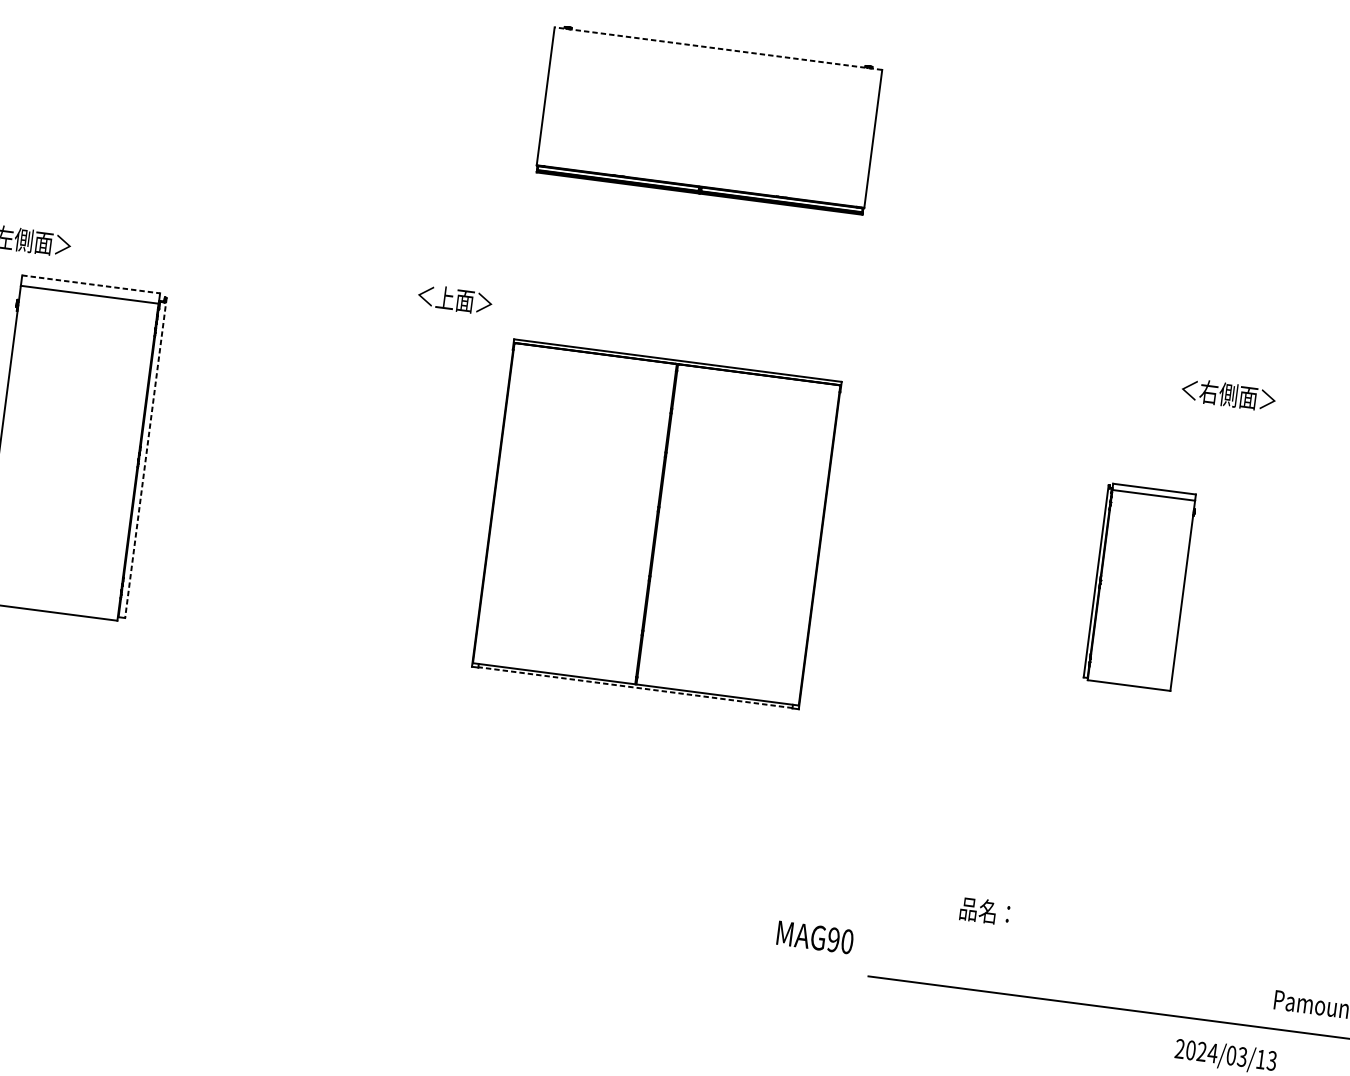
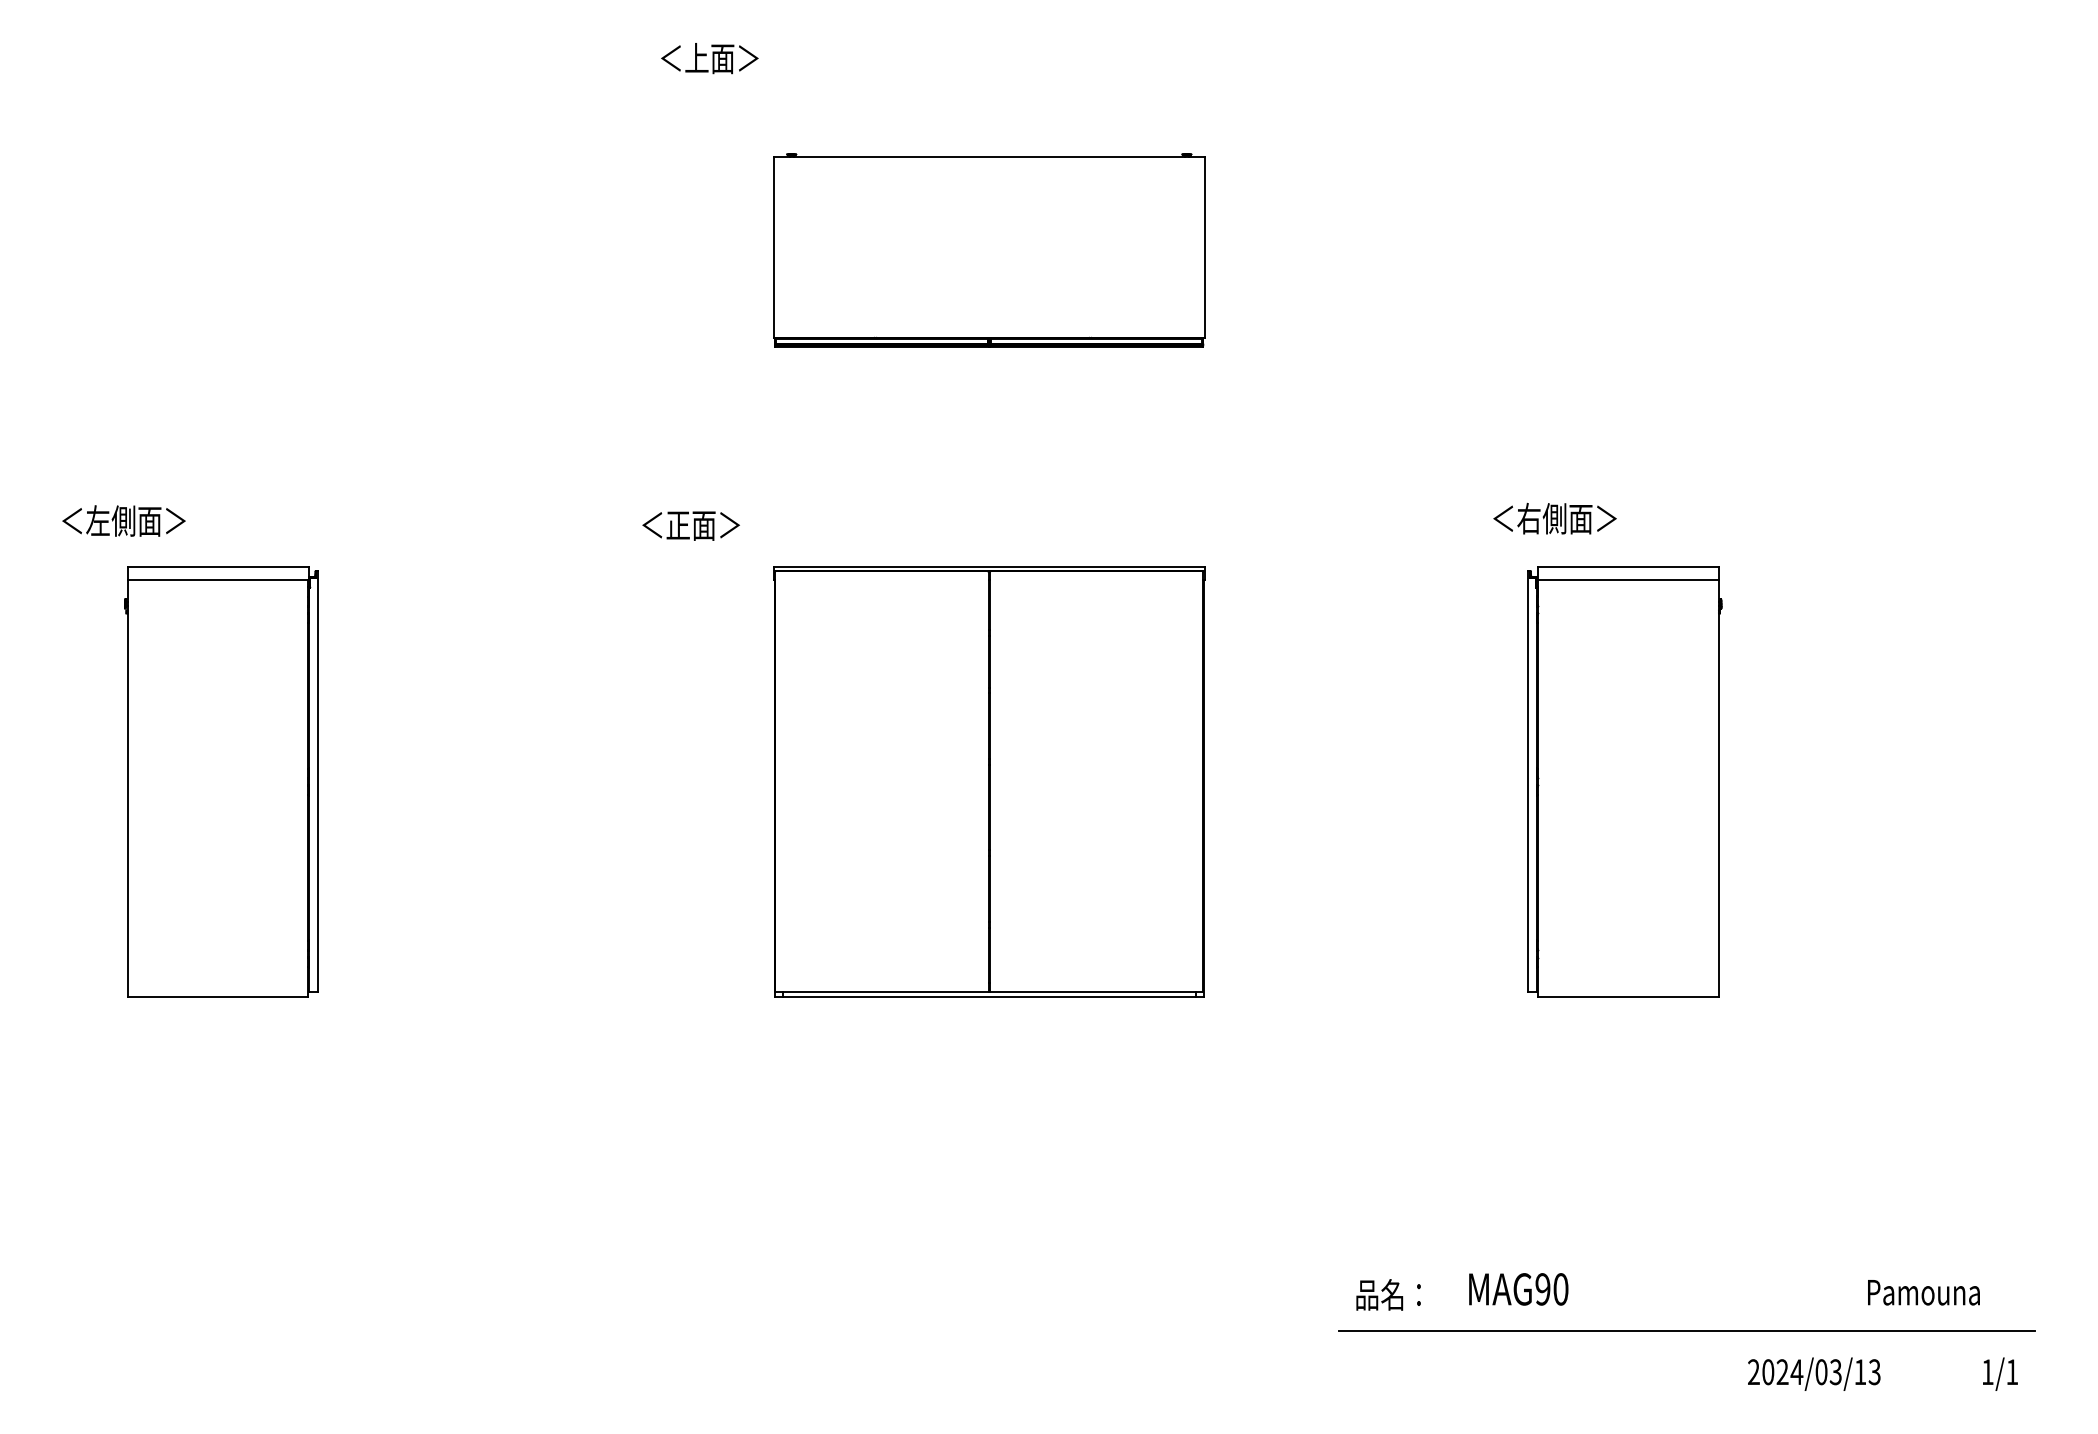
line: (717, 48) -> (988, 156), dashed -> solid
line: (91, 284) -> (218, 566), dashed -> solid
text: (445, 297) -> (678, 524), ＜上面＞ -> ＜正面＞
text: (1228, 394) -> (1554, 518), moved
line: (146, 458) -> (318, 782), dashed -> solid
part: (1139, 586) -> (1624, 781), size x1.67
line: (634, 687) -> (988, 996), dashed -> solid
text: (984, 910) -> (1388, 1294), moved
text: (815, 937) -> (1518, 1289), moved

